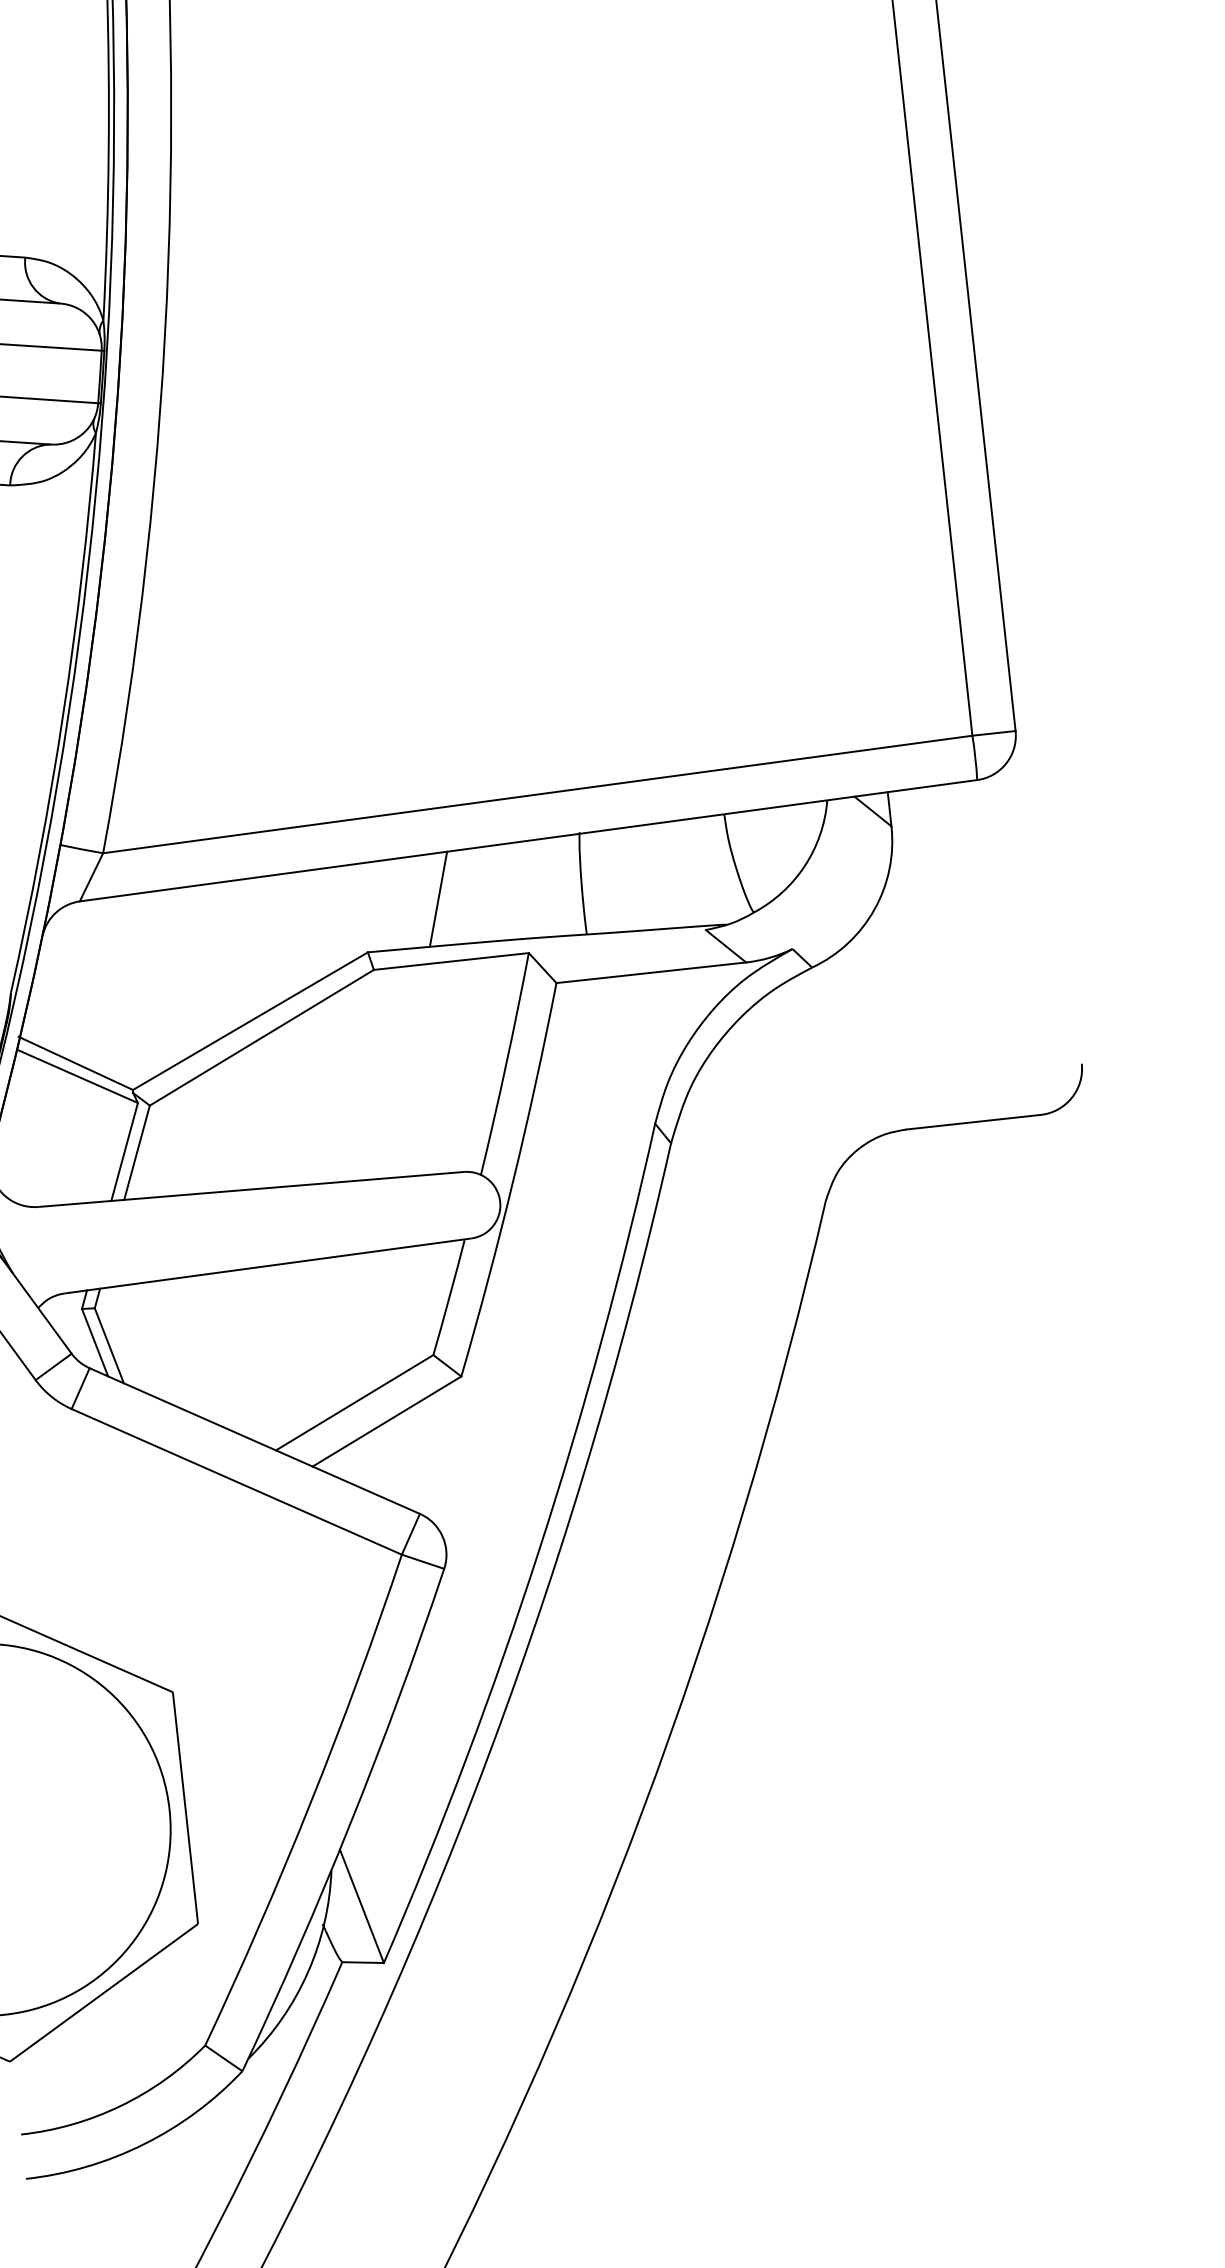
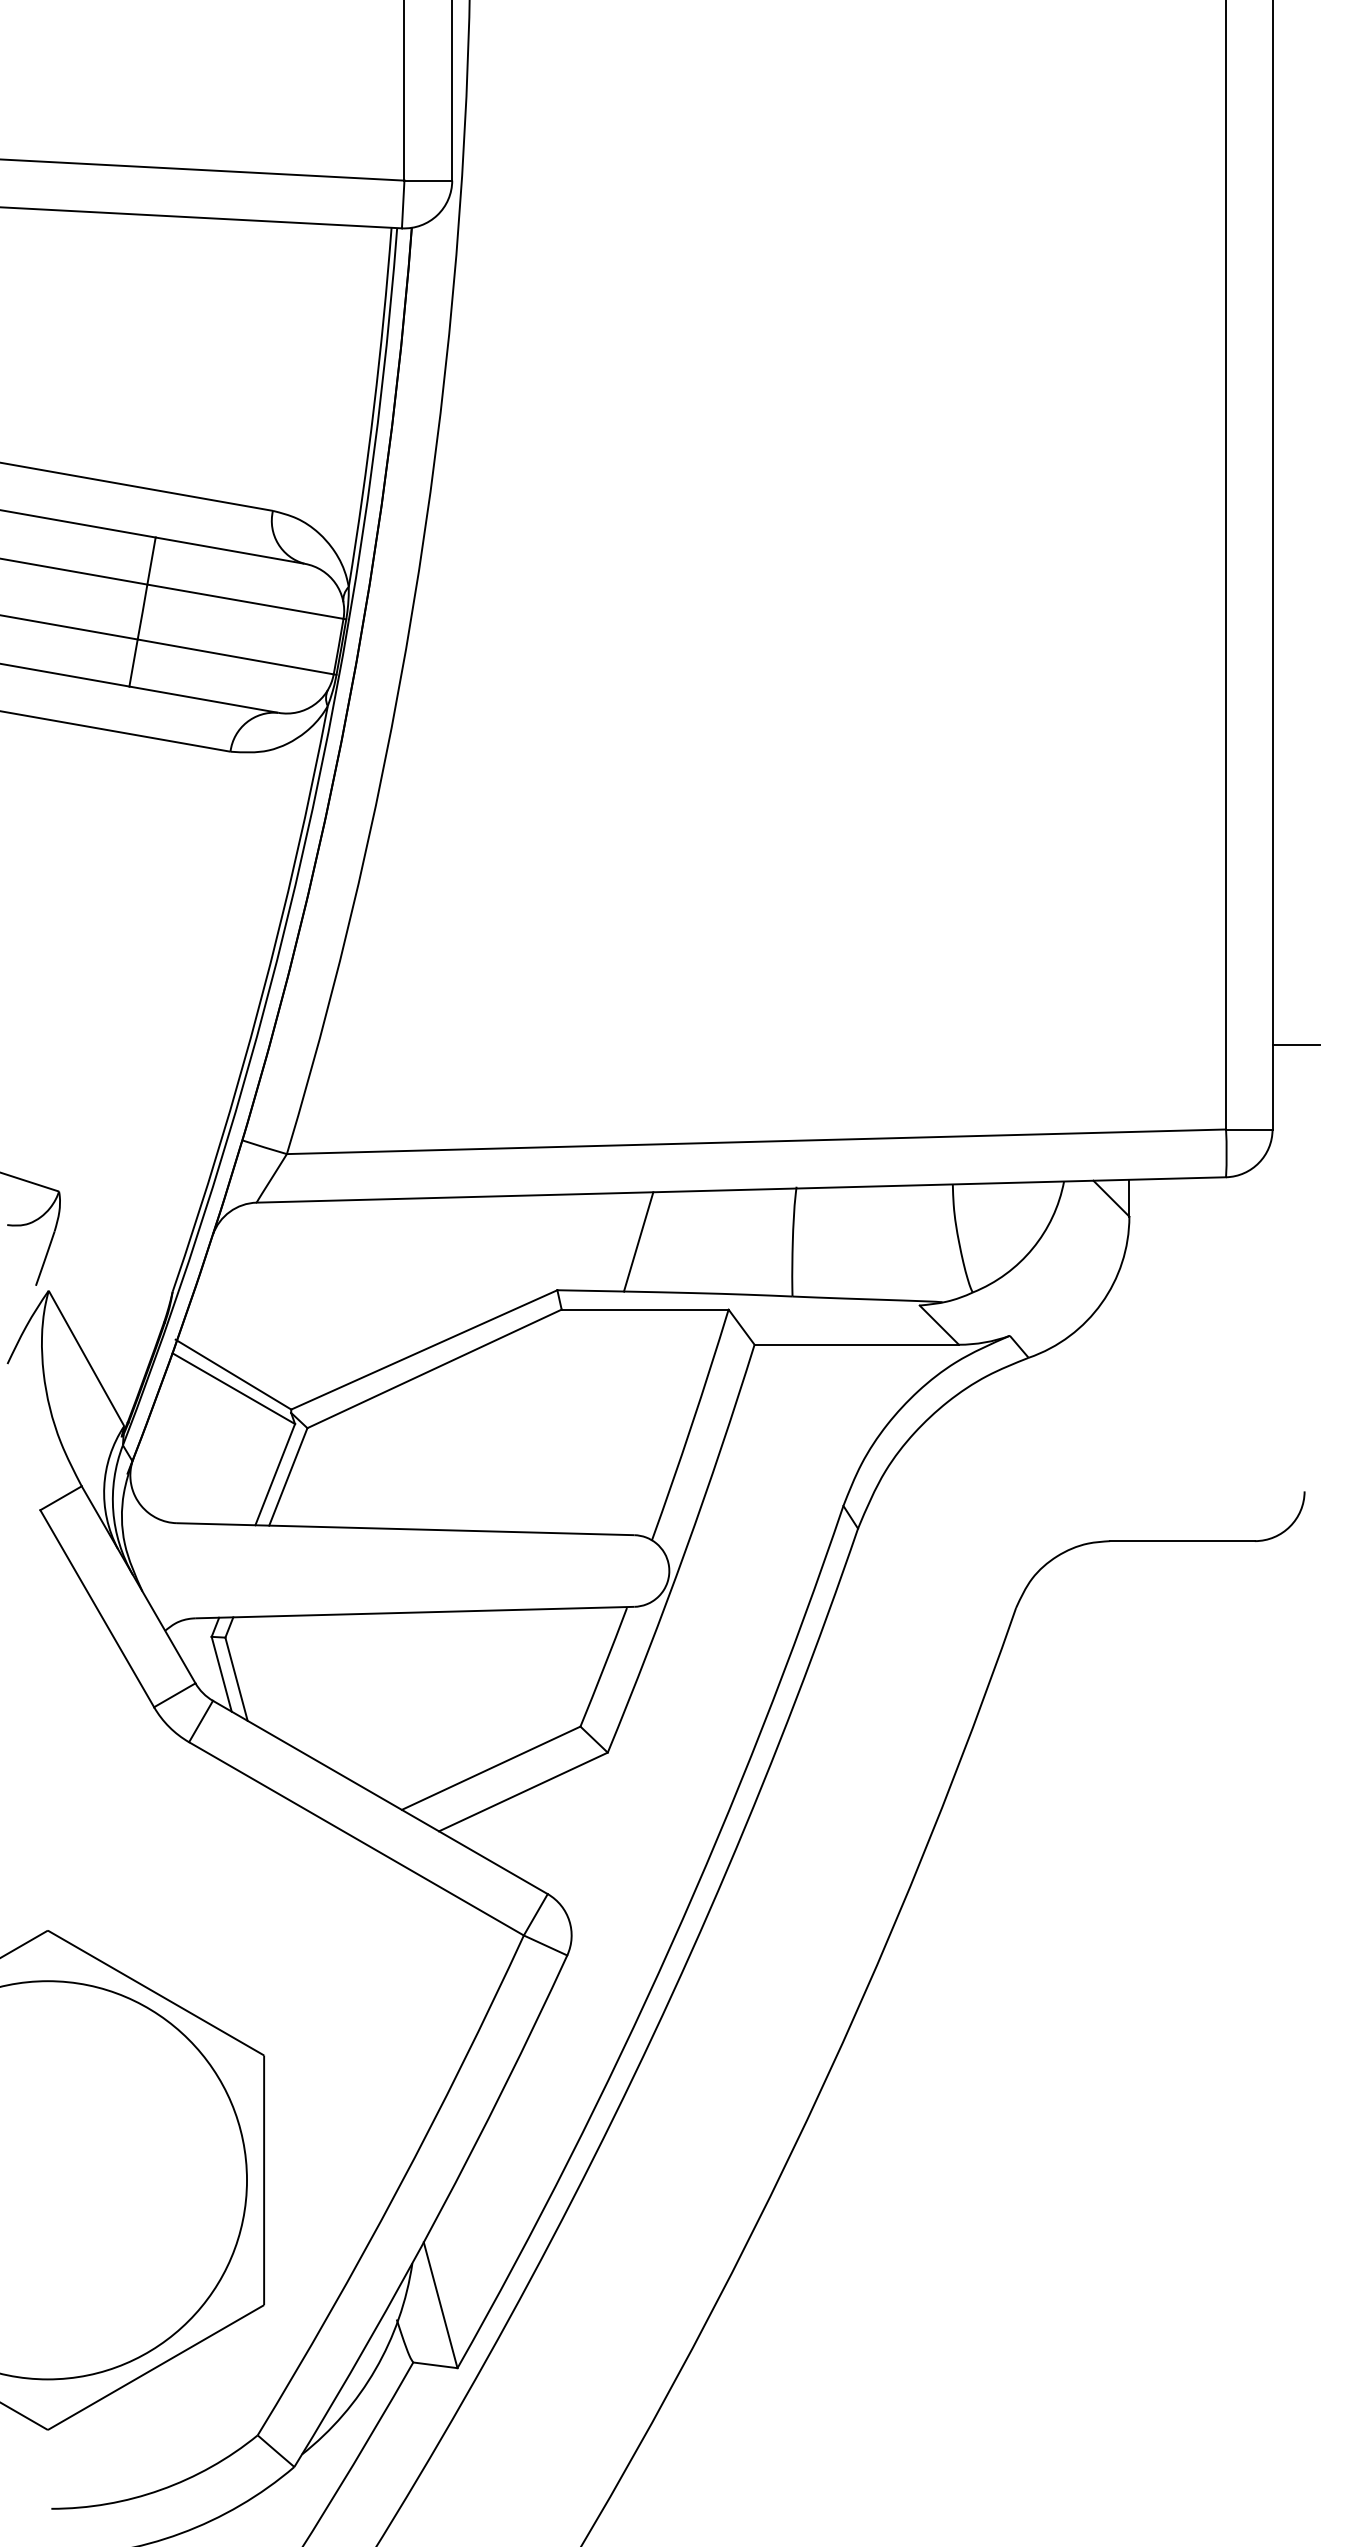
line: (1029, 650) -> (1296, 1045), added

